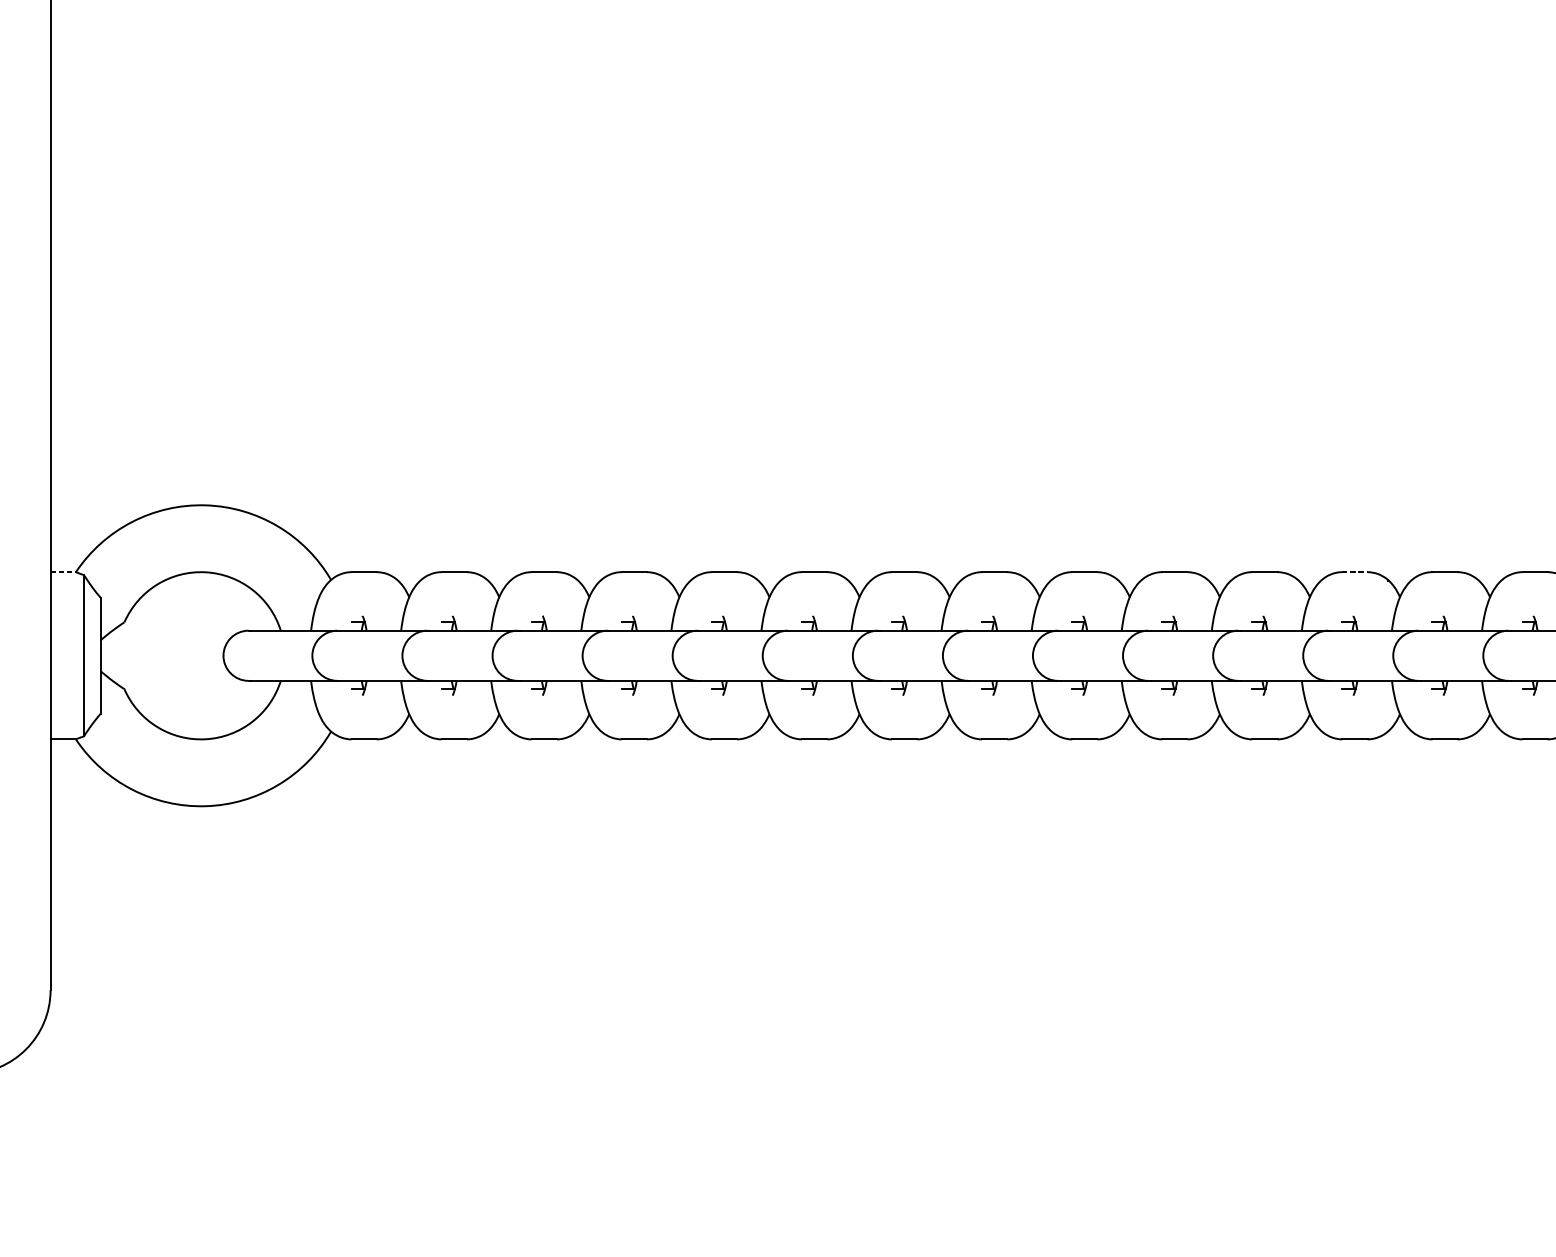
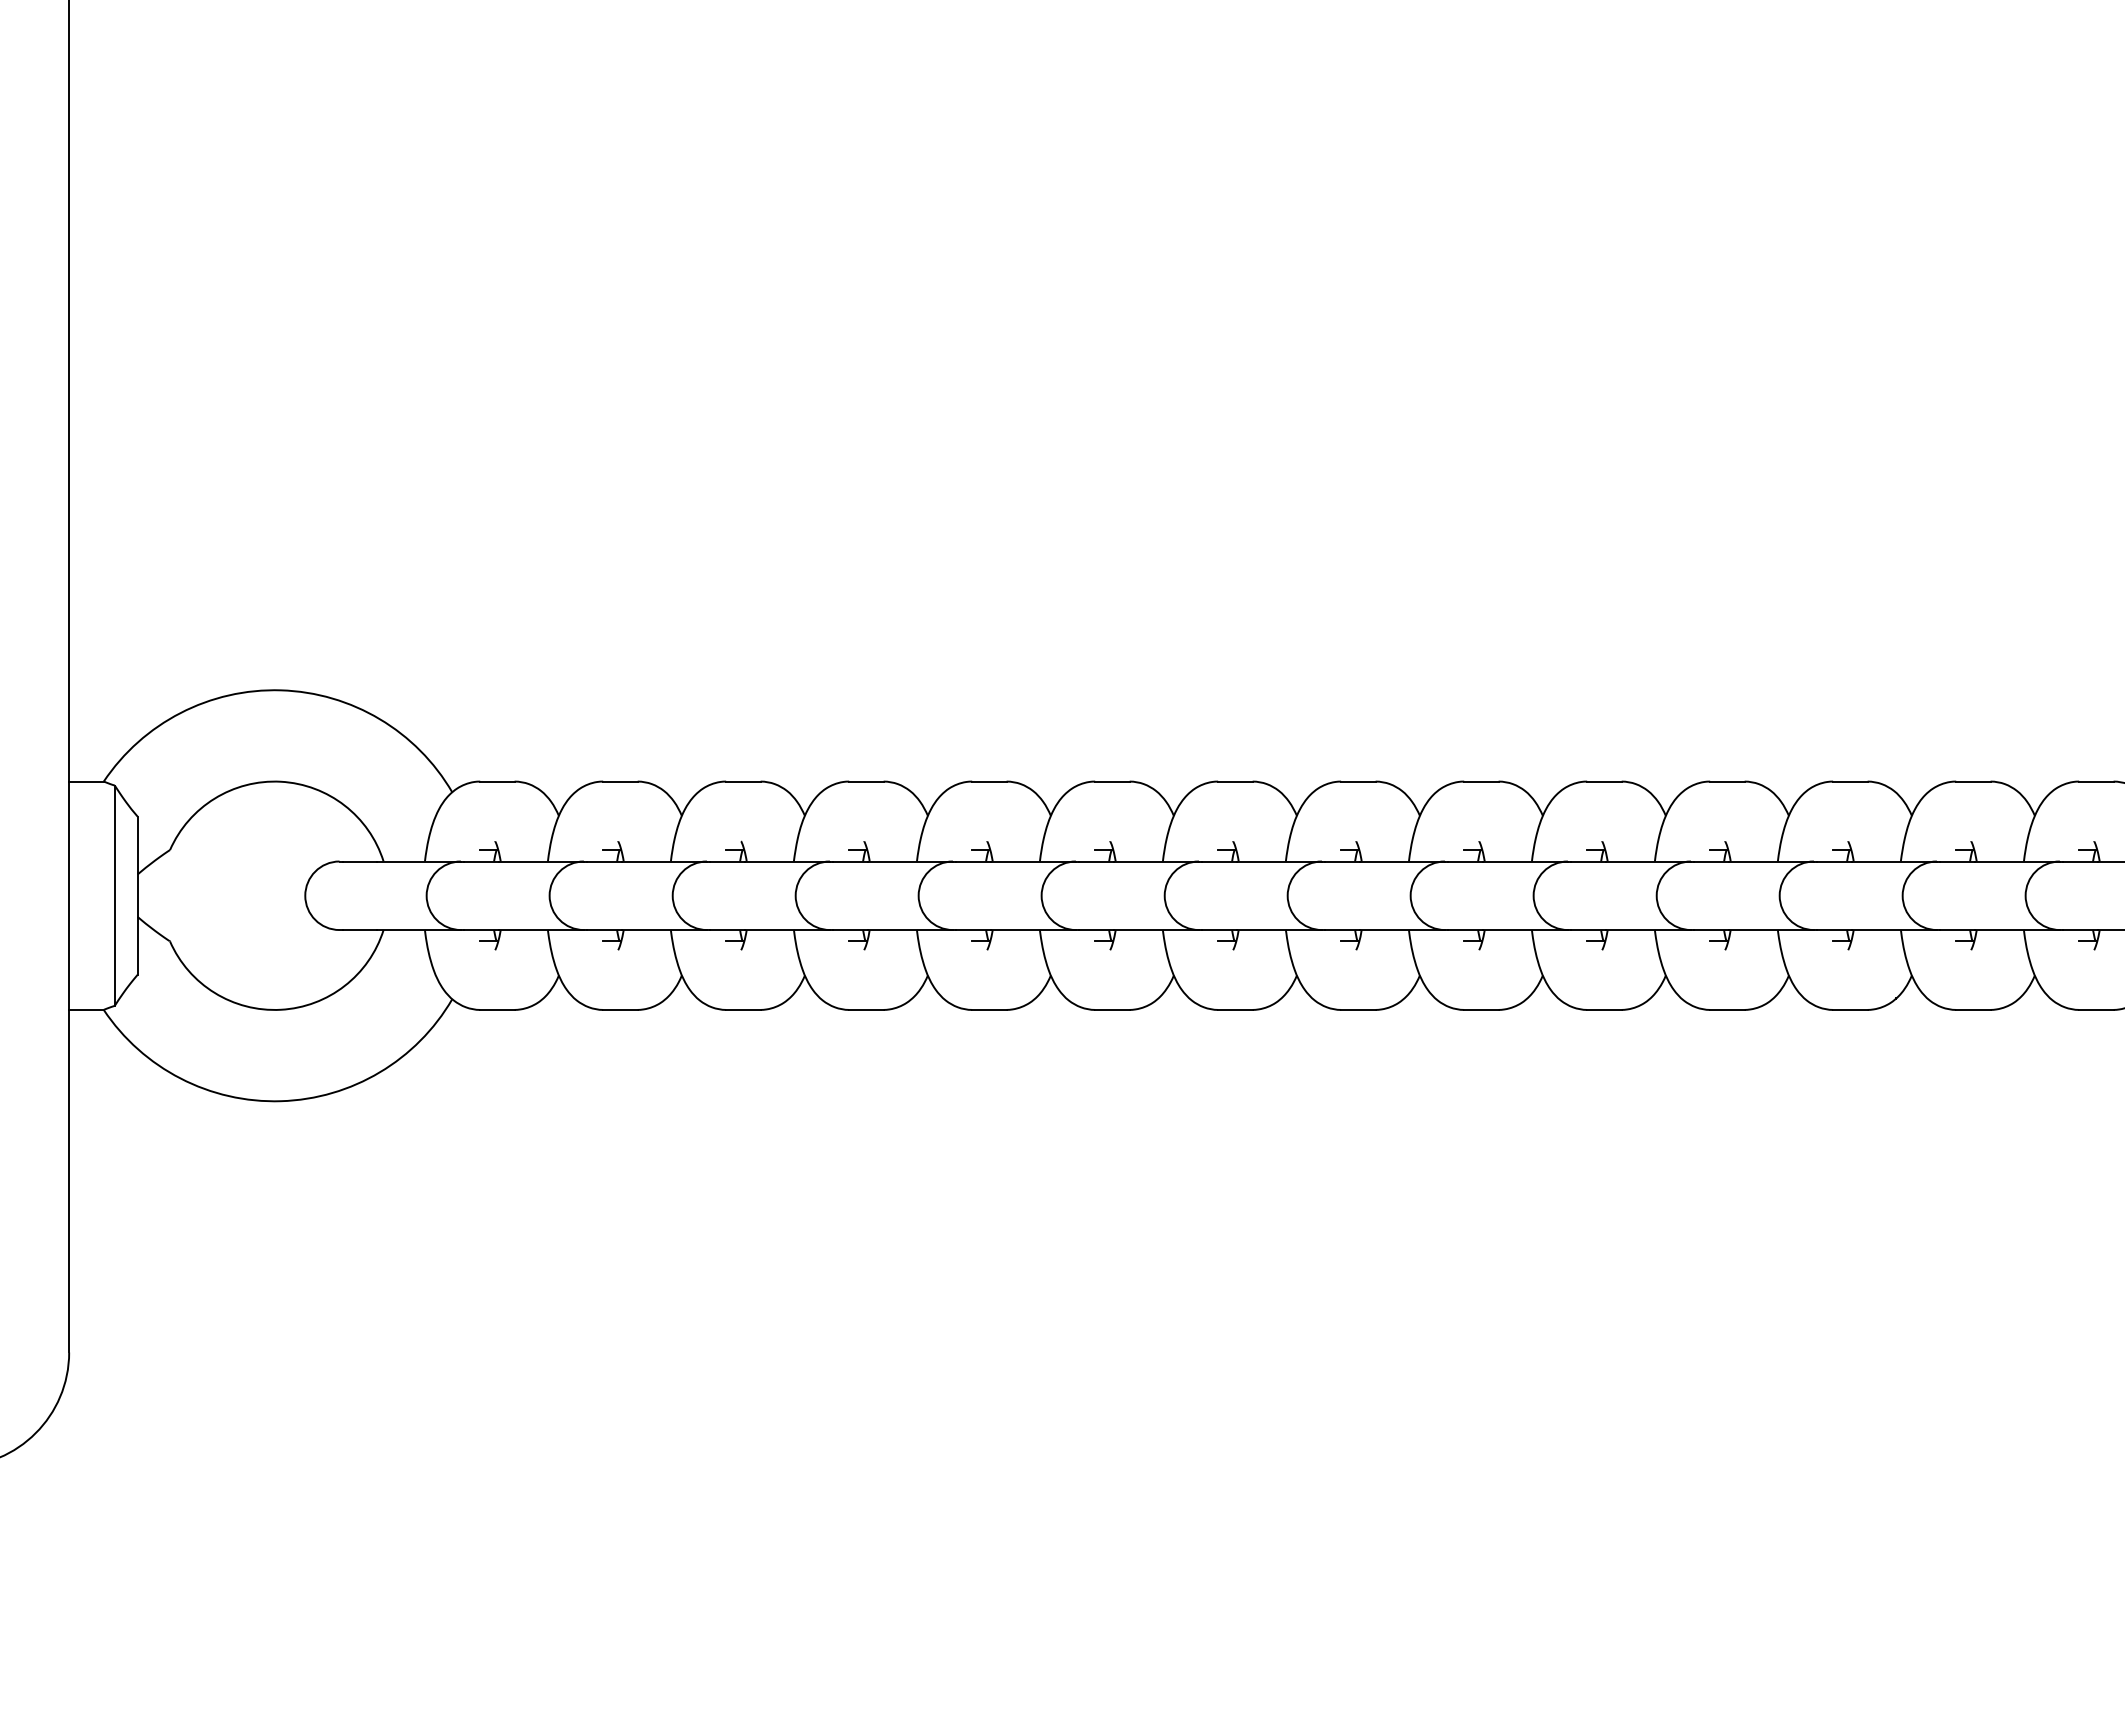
line: (64, 572) -> (87, 781), dashed -> solid
line: (1355, 572) -> (1850, 781), dashed -> solid

